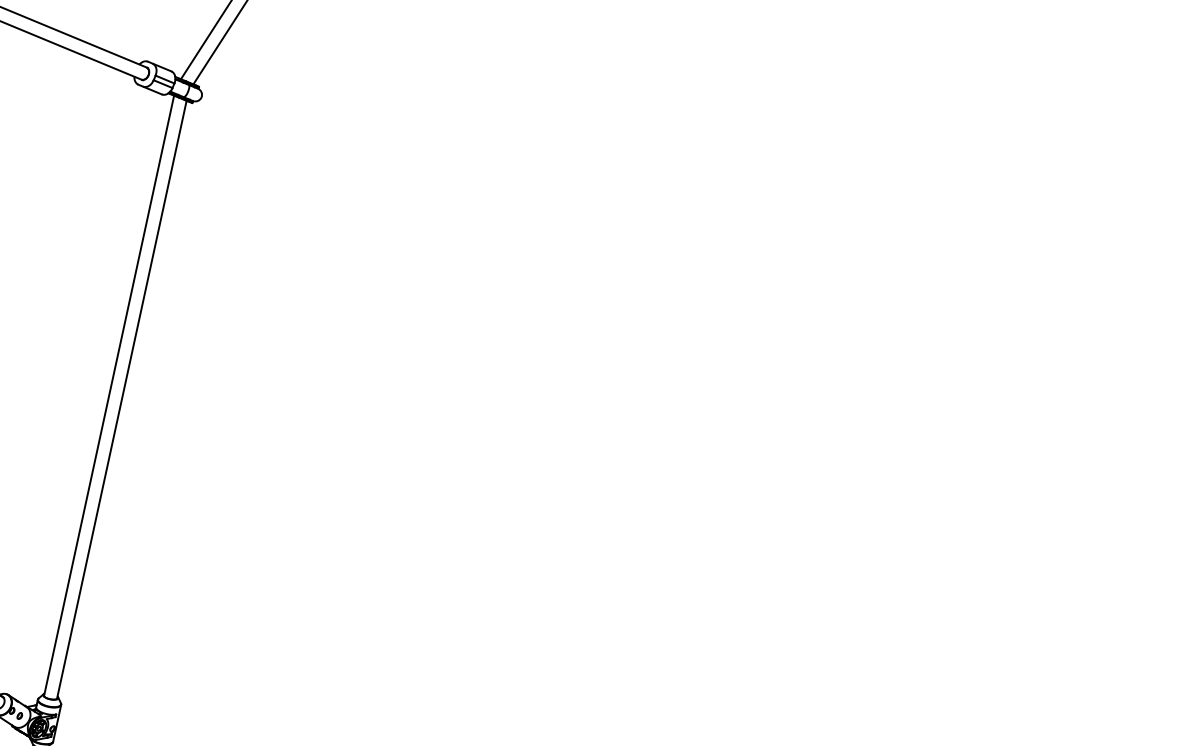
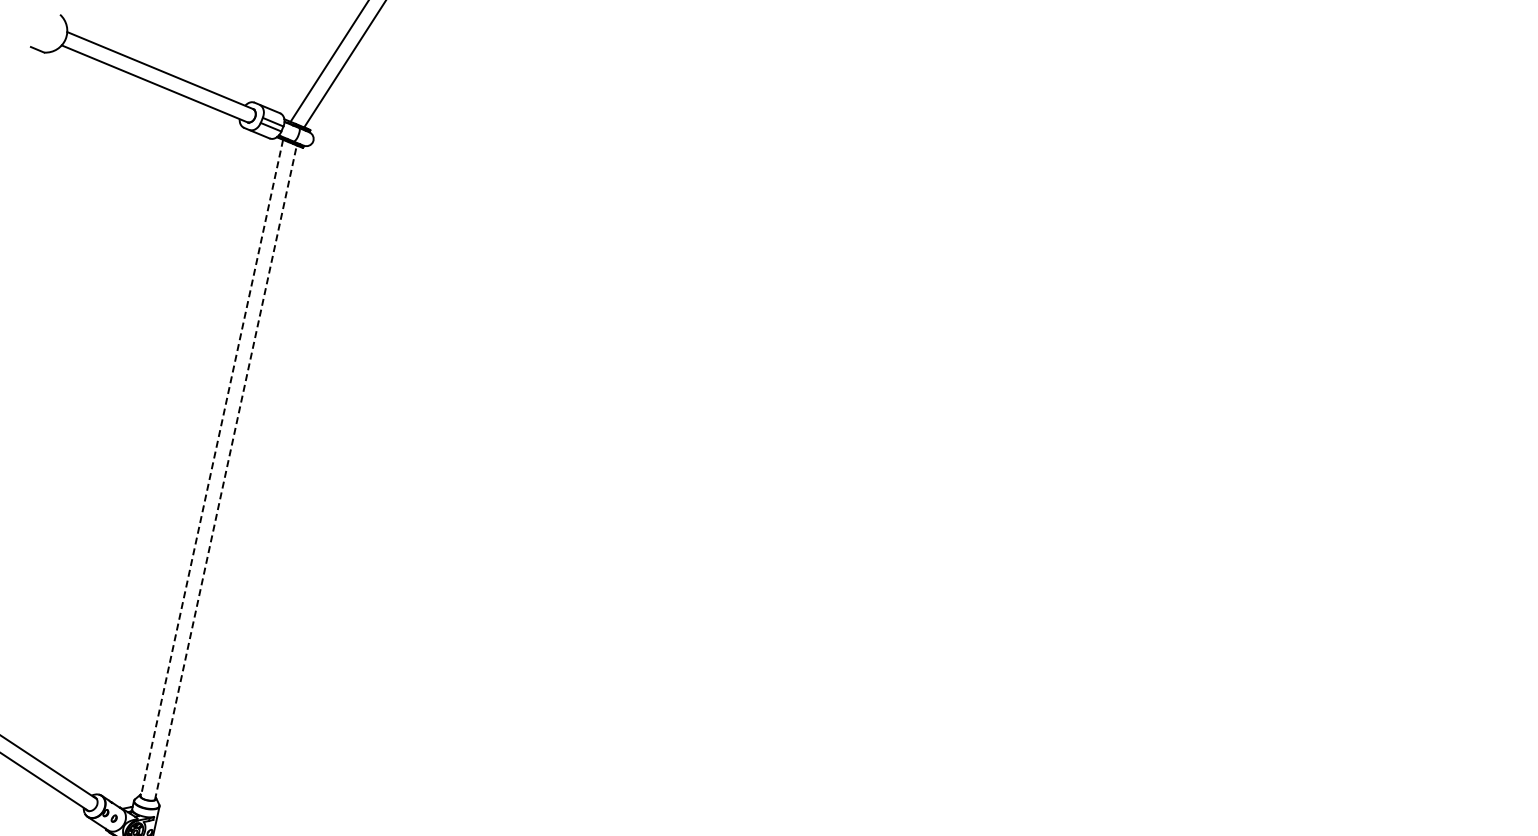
line: (108, 396) -> (211, 469), solid -> dashed
line: (121, 399) -> (225, 472), solid -> dashed

